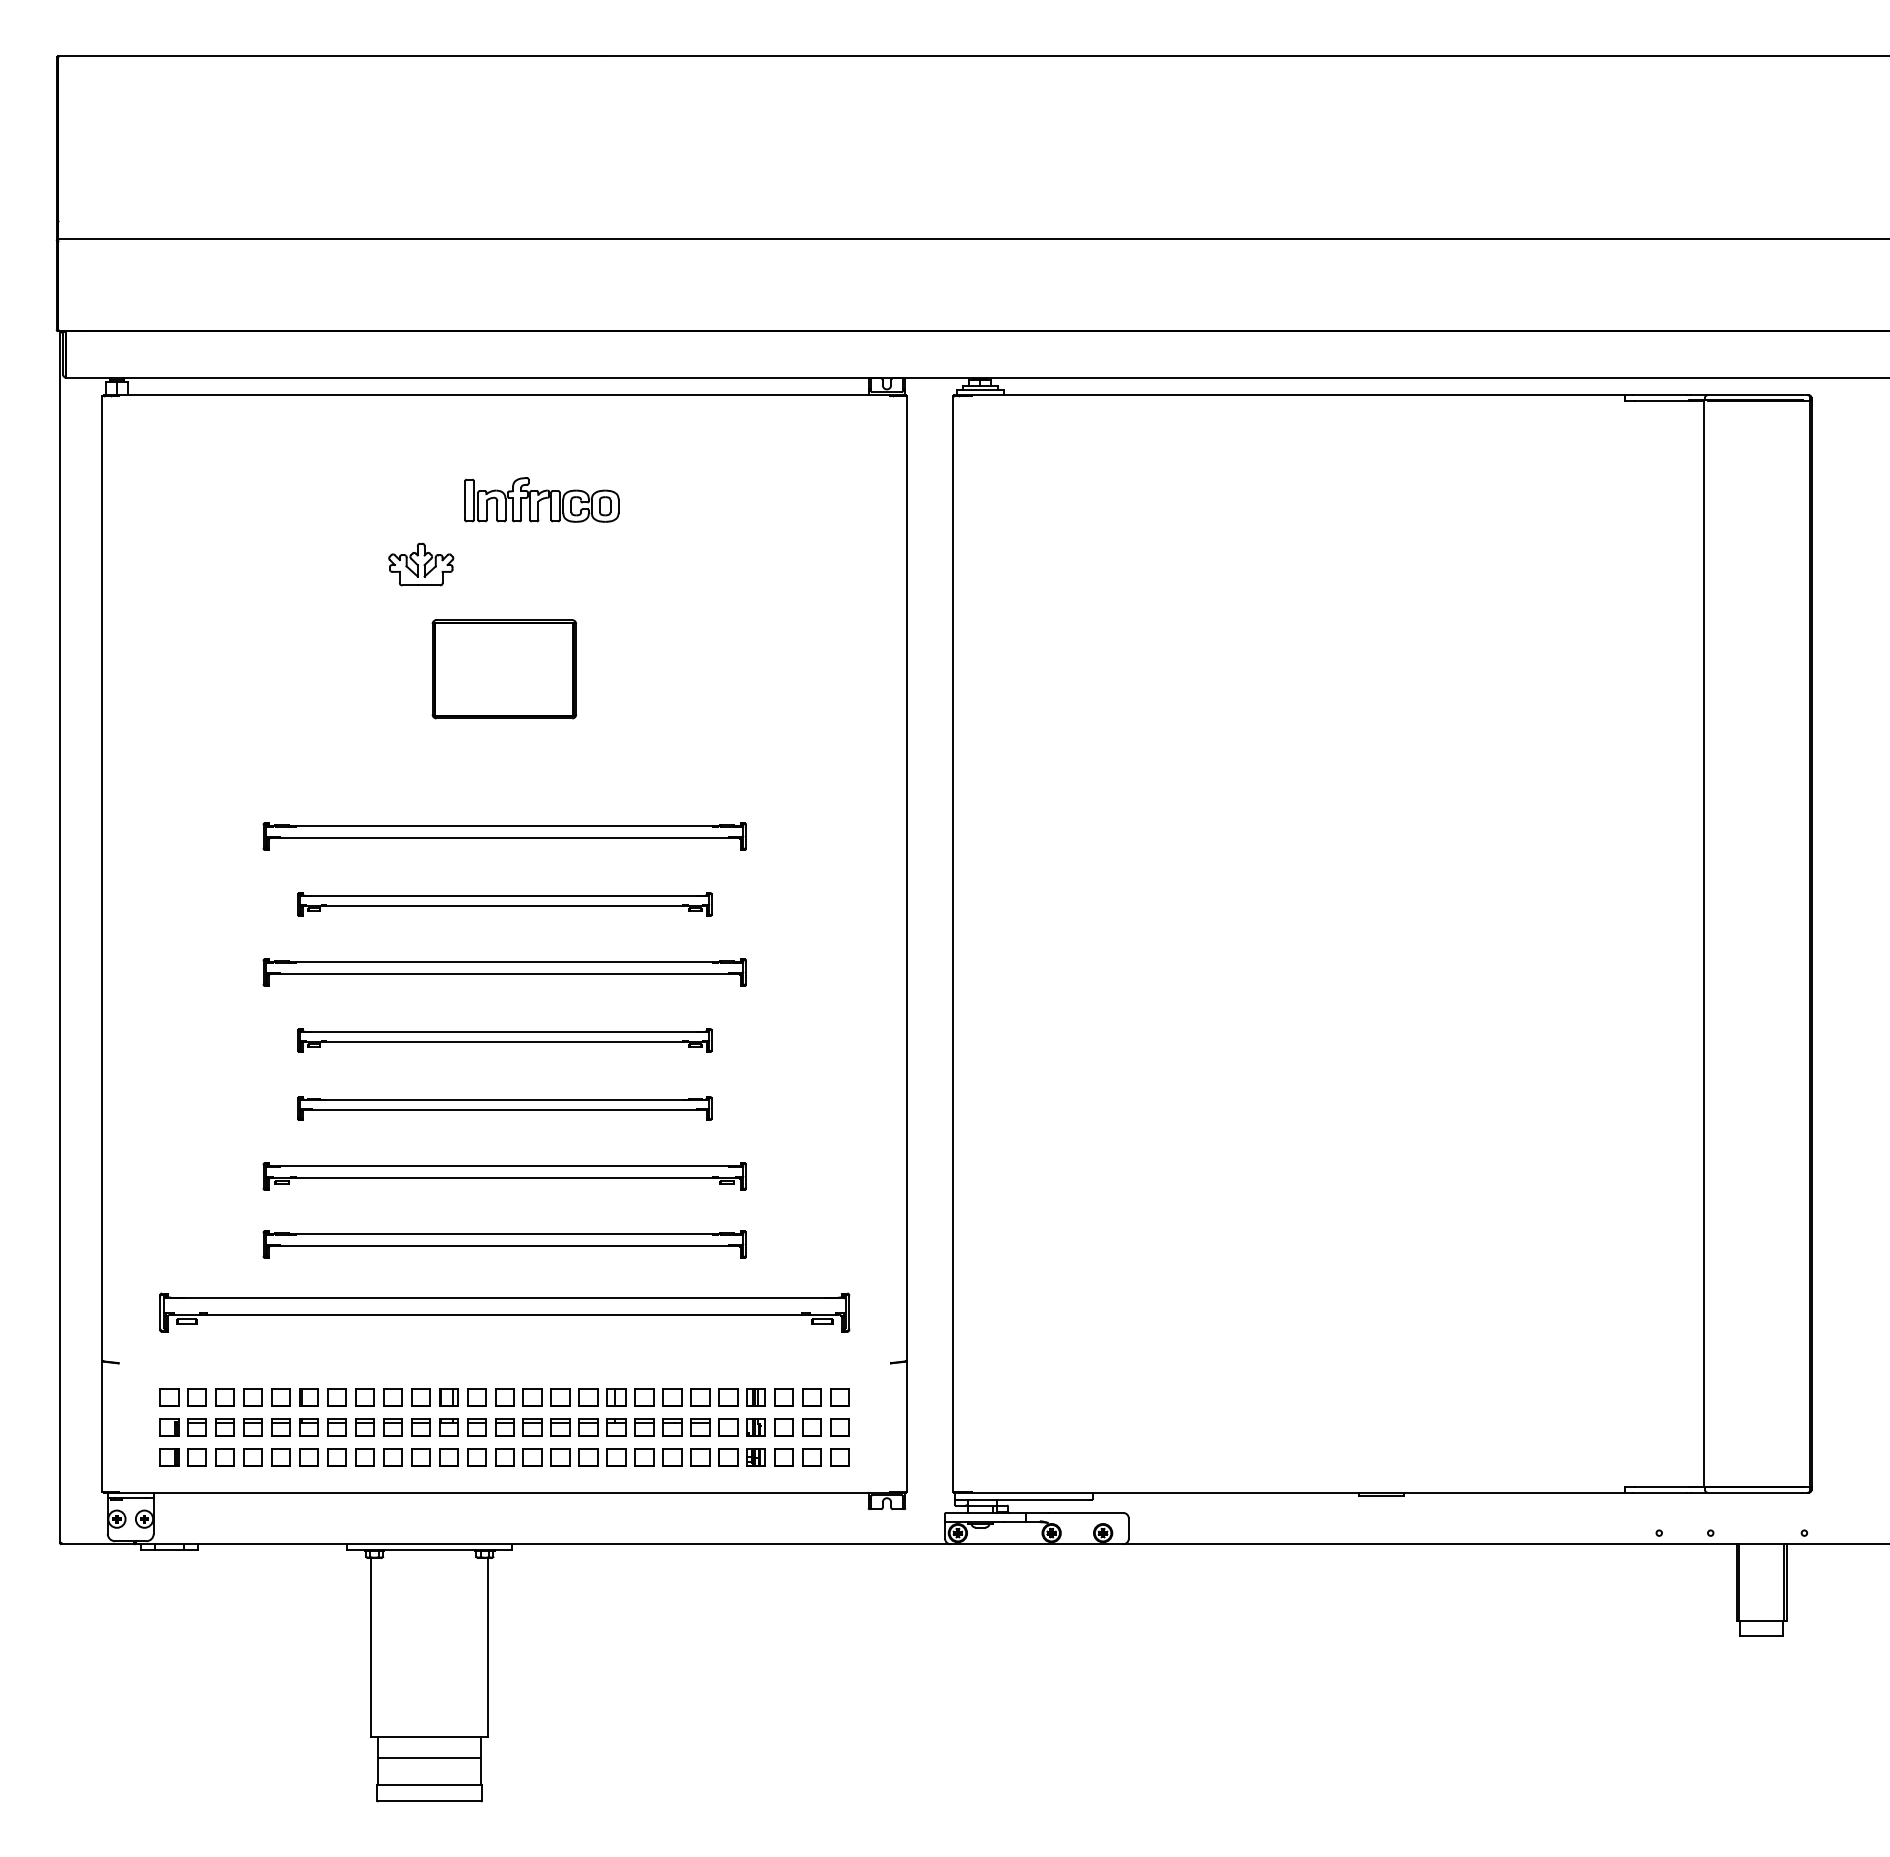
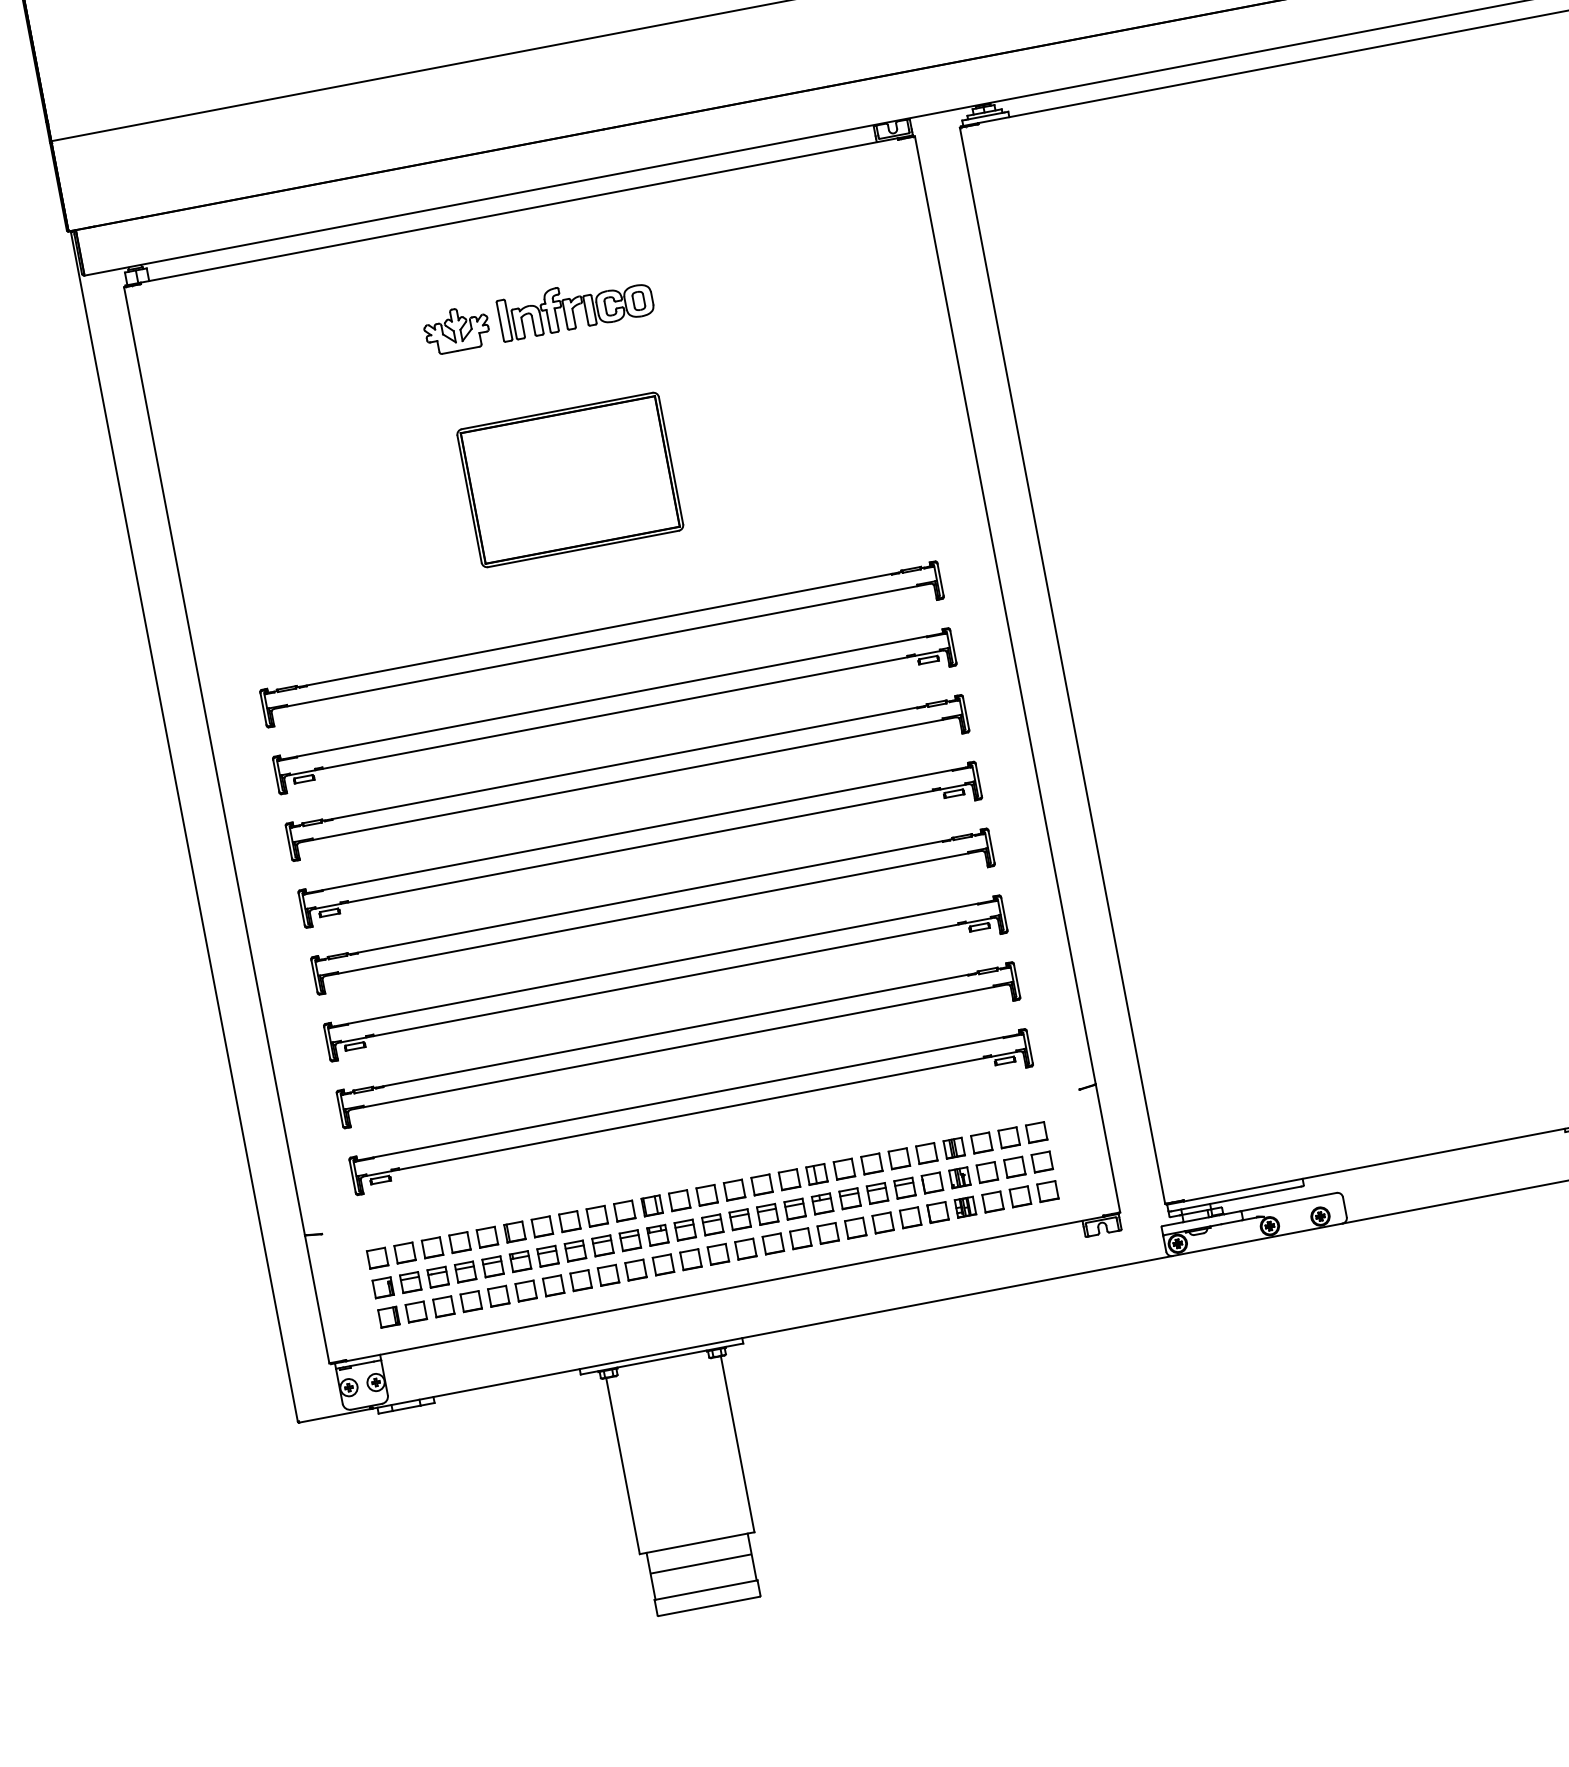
part: (421, 564) -> (457, 329), moved
part: (504, 669) -> (570, 480), size x1.43
part: (504, 836) -> (601, 644), size x1.43
part: (504, 904) -> (614, 711), size x1.67
part: (504, 972) -> (627, 777), size x1.43
part: (504, 1040) -> (640, 844), size x1.67
part: (504, 1108) -> (652, 911), size x1.67
part: (504, 1176) -> (665, 978), size x1.43
part: (504, 1244) -> (678, 1045), size x1.43

